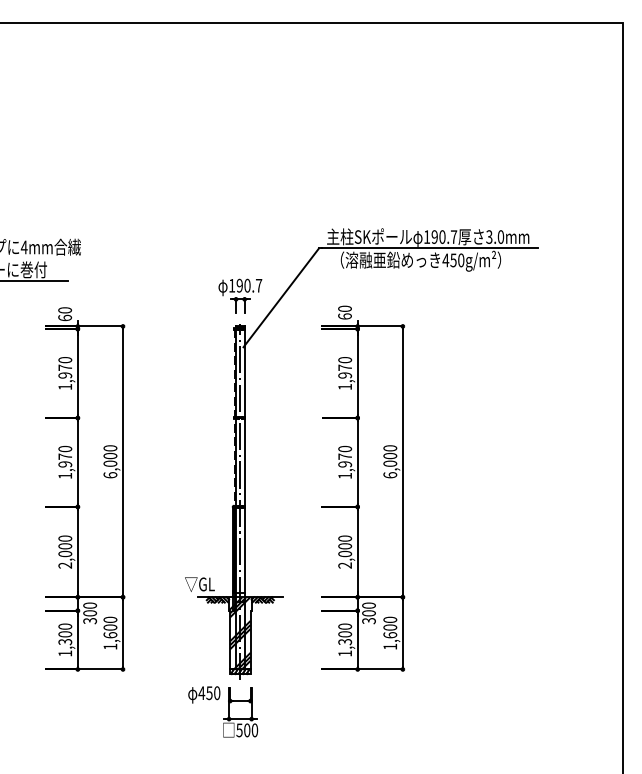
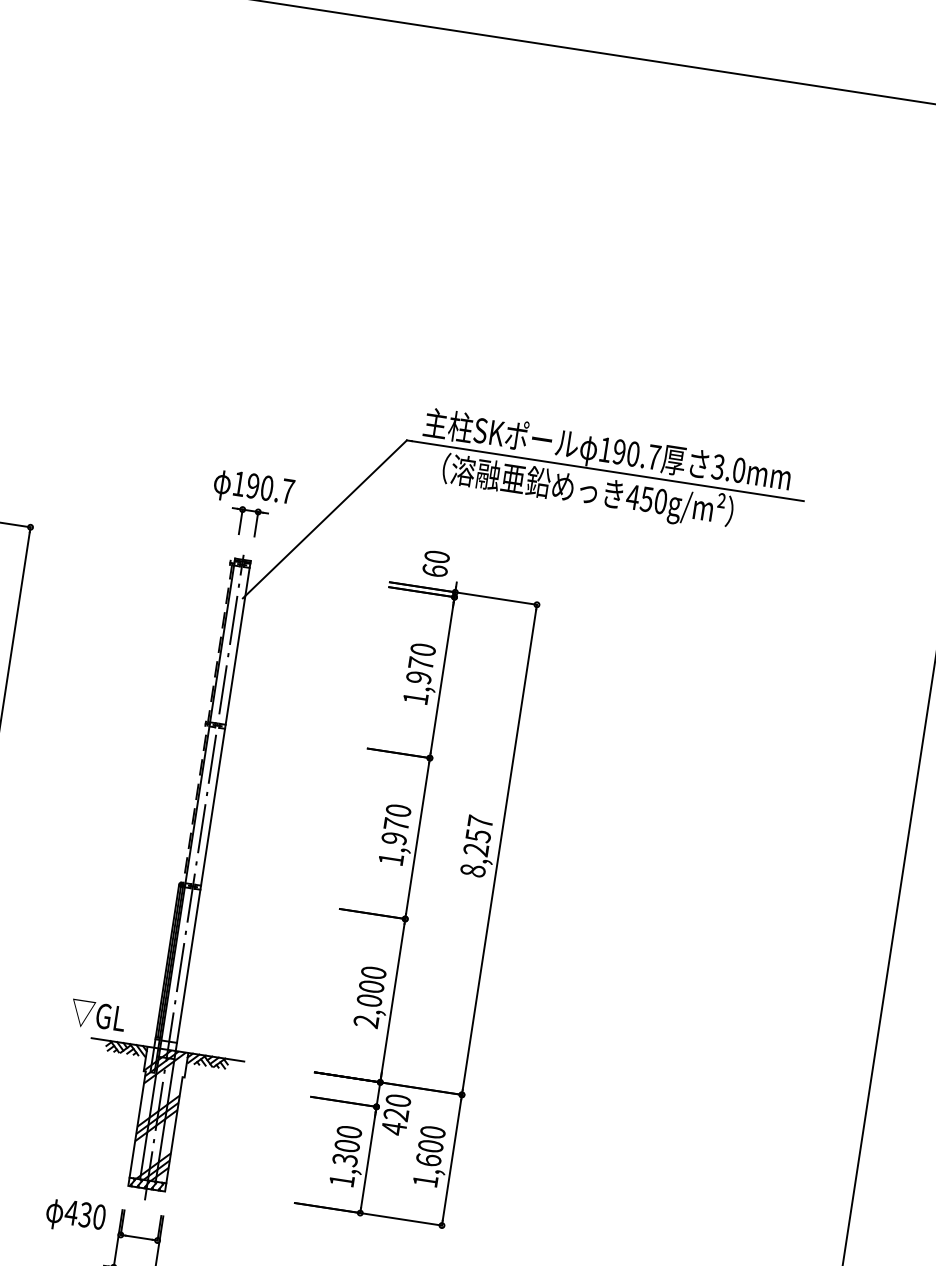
text: (390, 461) -> (477, 845), 6,000 -> 8,257
text: (368, 617) -> (394, 1122), 300 -> 420
text: (209, 692) -> (85, 1213), 450 -> 430

